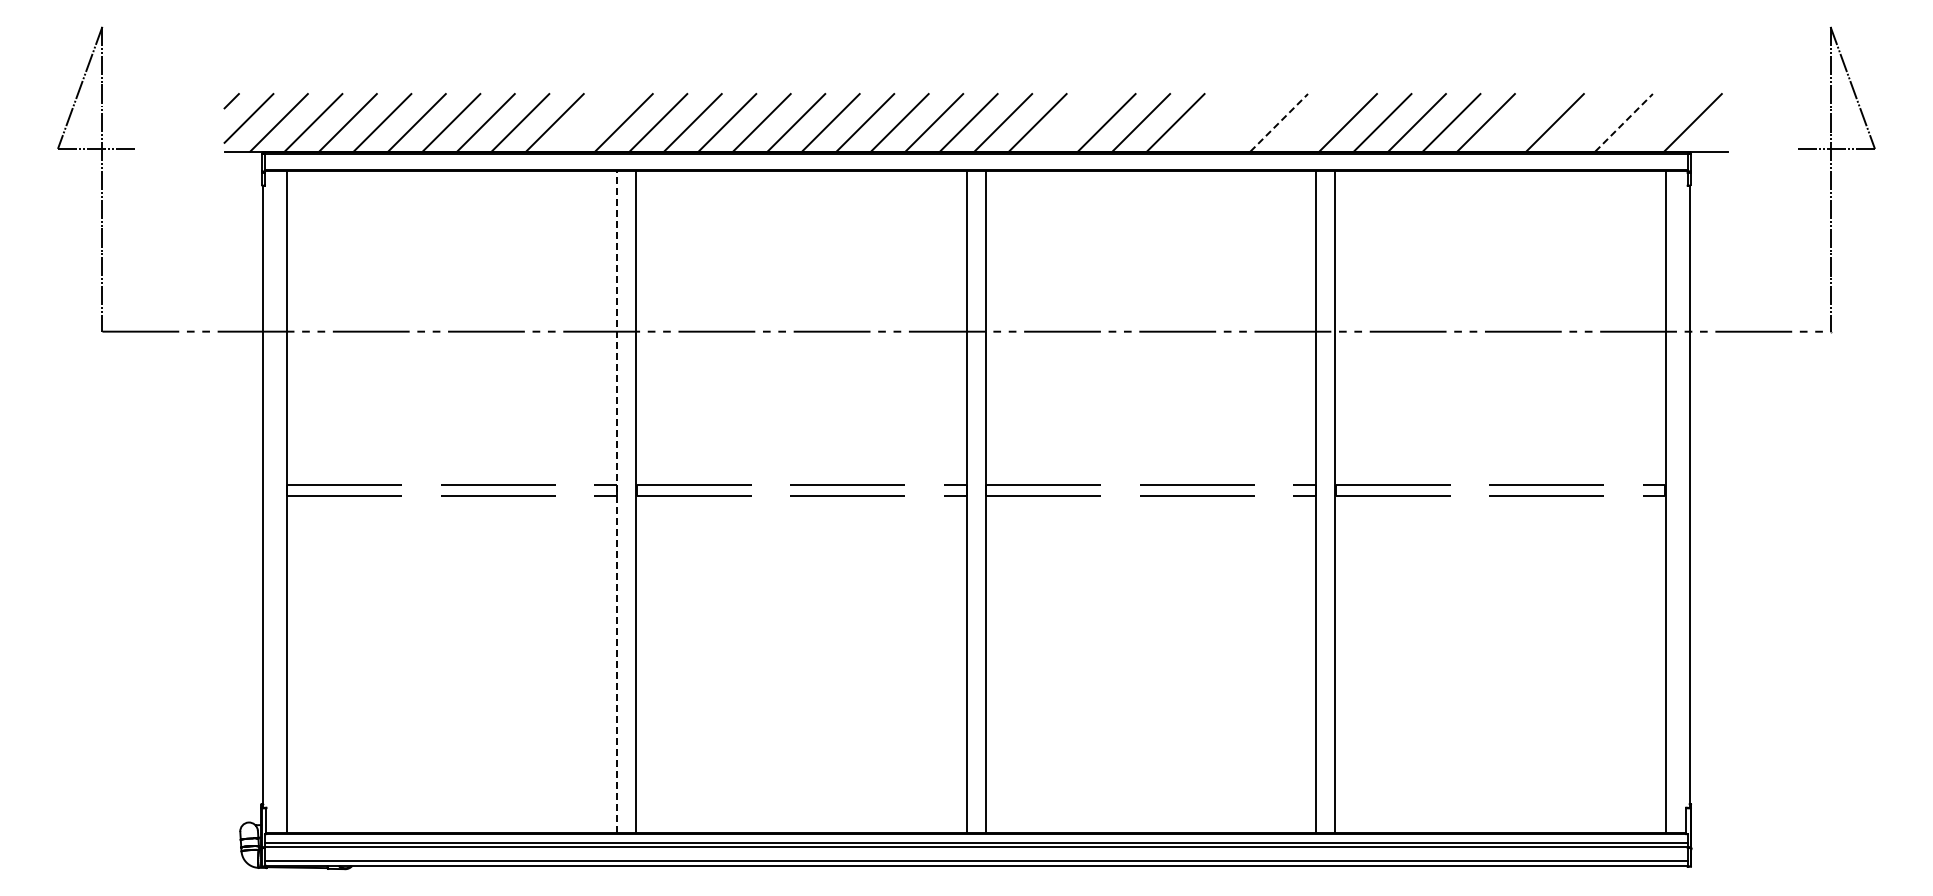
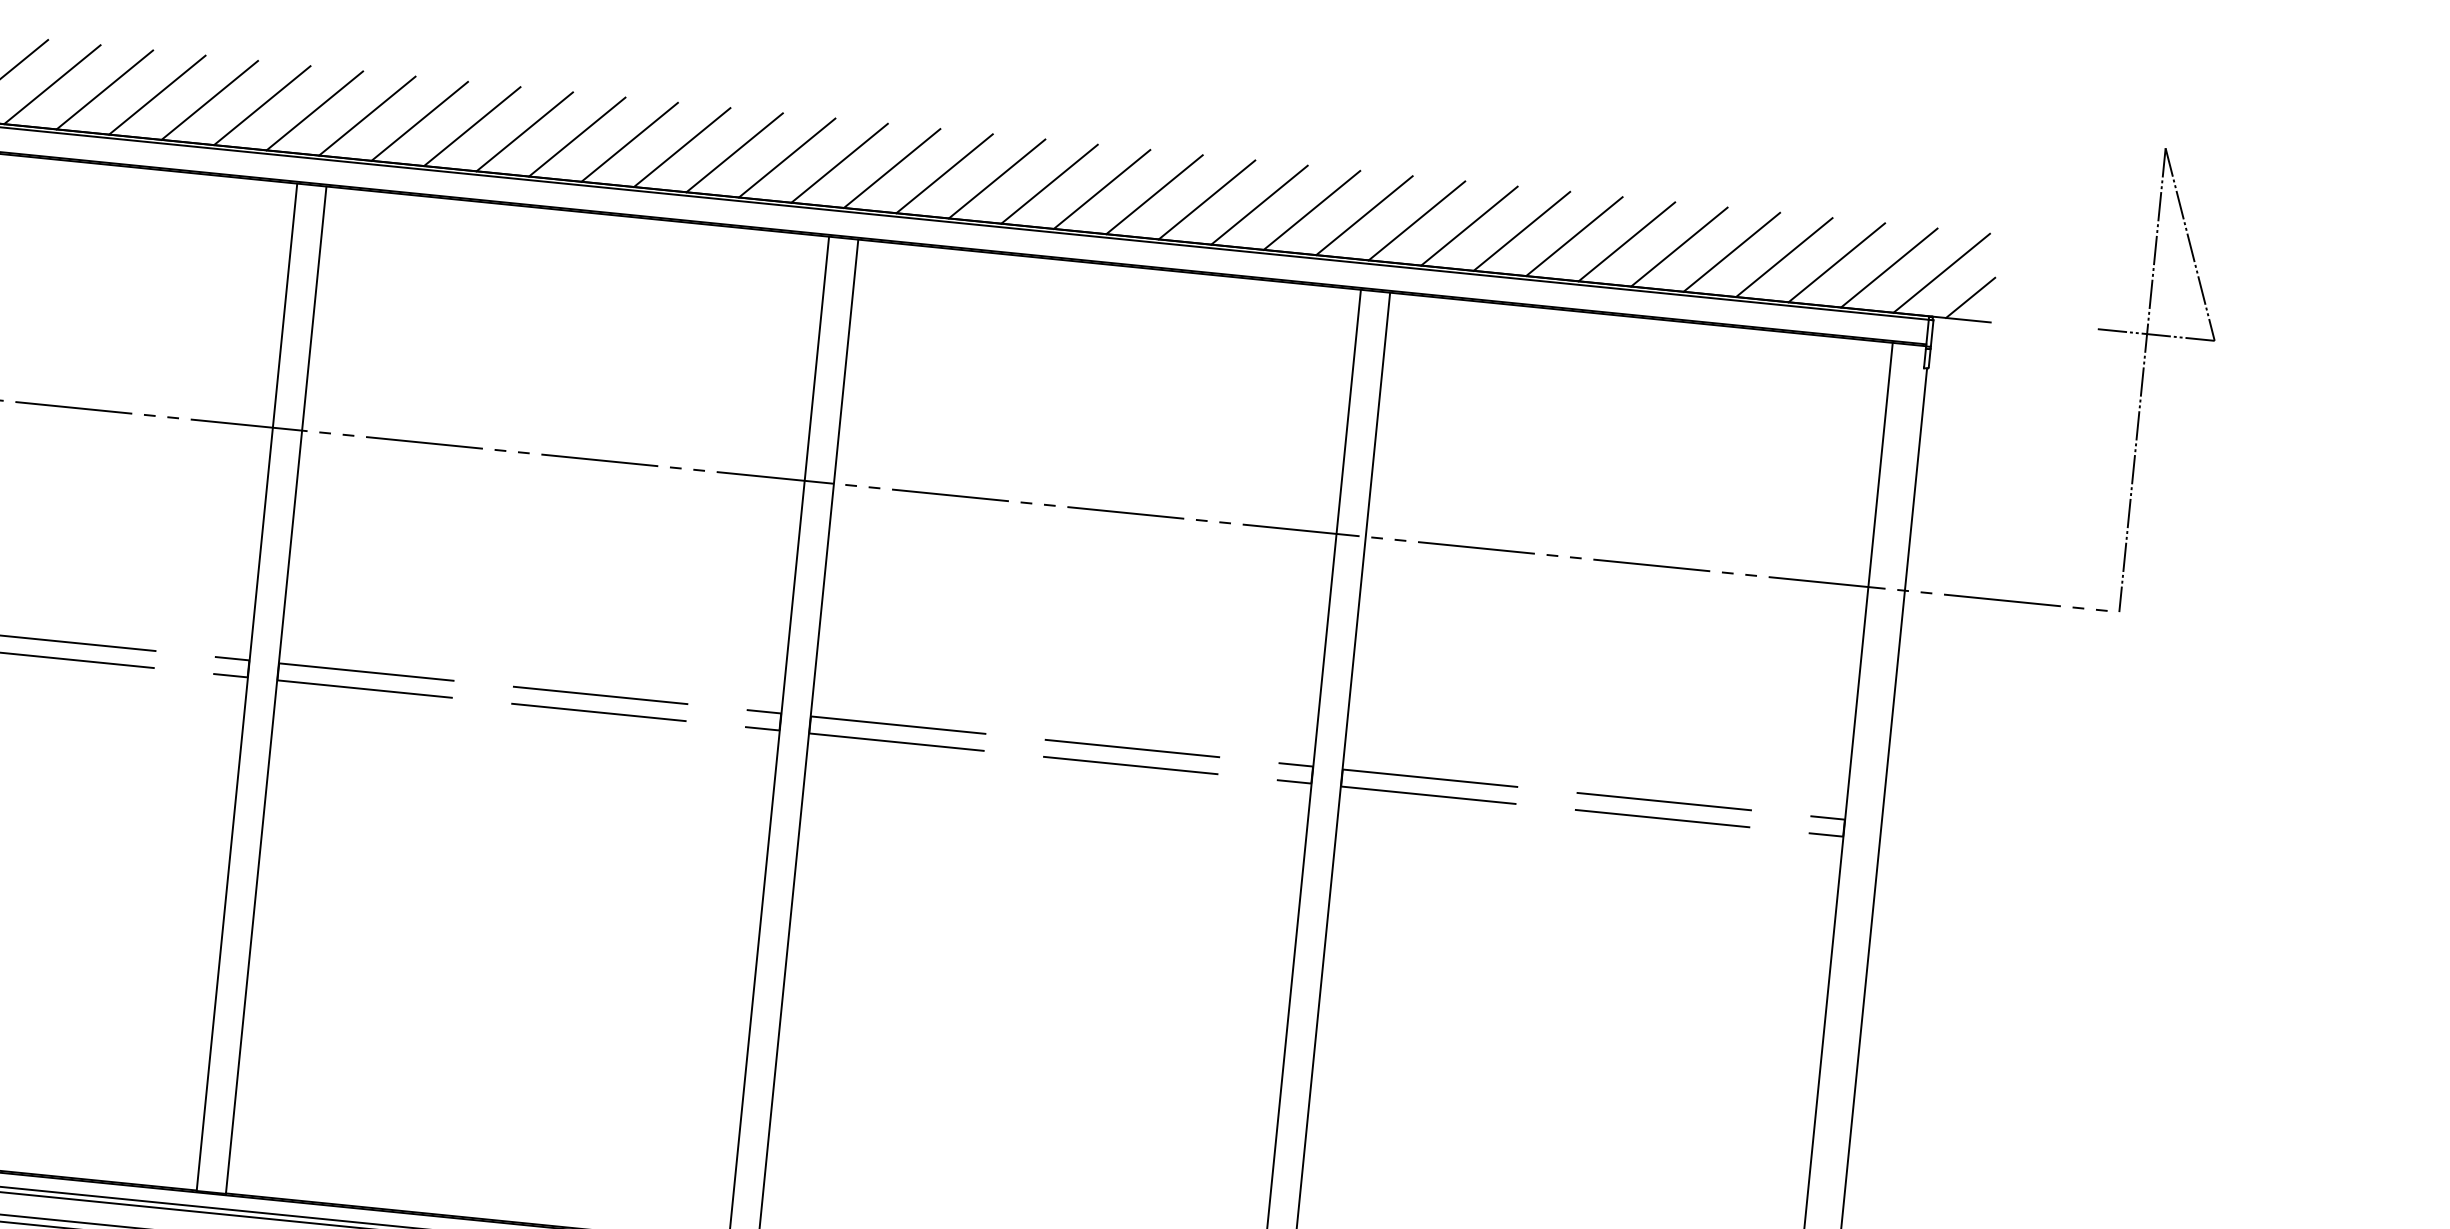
line: (589, 122) -> (262, 105), added
line: (1072, 122) -> (997, 178), added
line: (1210, 122) -> (1207, 199), added
line: (1244, 122) -> (1259, 204), added
line: (1279, 122) -> (1312, 209), dashed -> solid
line: (1313, 122) -> (1364, 215), added
line: (1520, 122) -> (1679, 246), added
line: (1589, 122) -> (1784, 257), added
line: (1624, 122) -> (1837, 262), dashed -> solid
line: (1658, 122) -> (1889, 267), added
line: (1713, 136) -> (1970, 297), added
line: (617, 502) -> (247, 687), dashed -> solid

